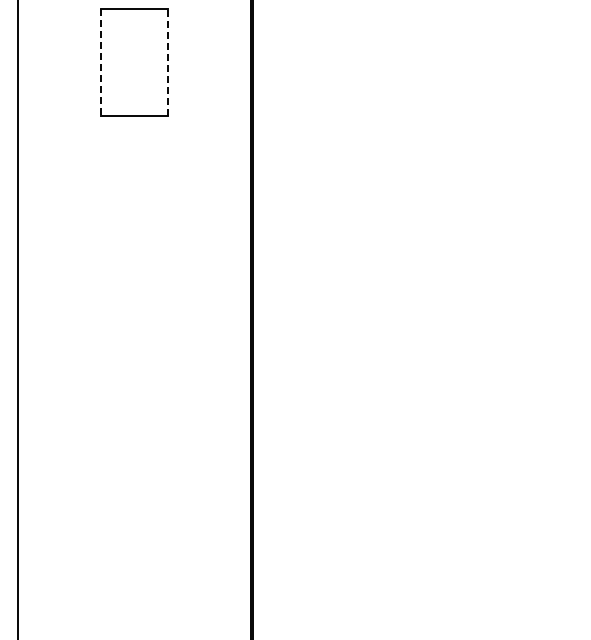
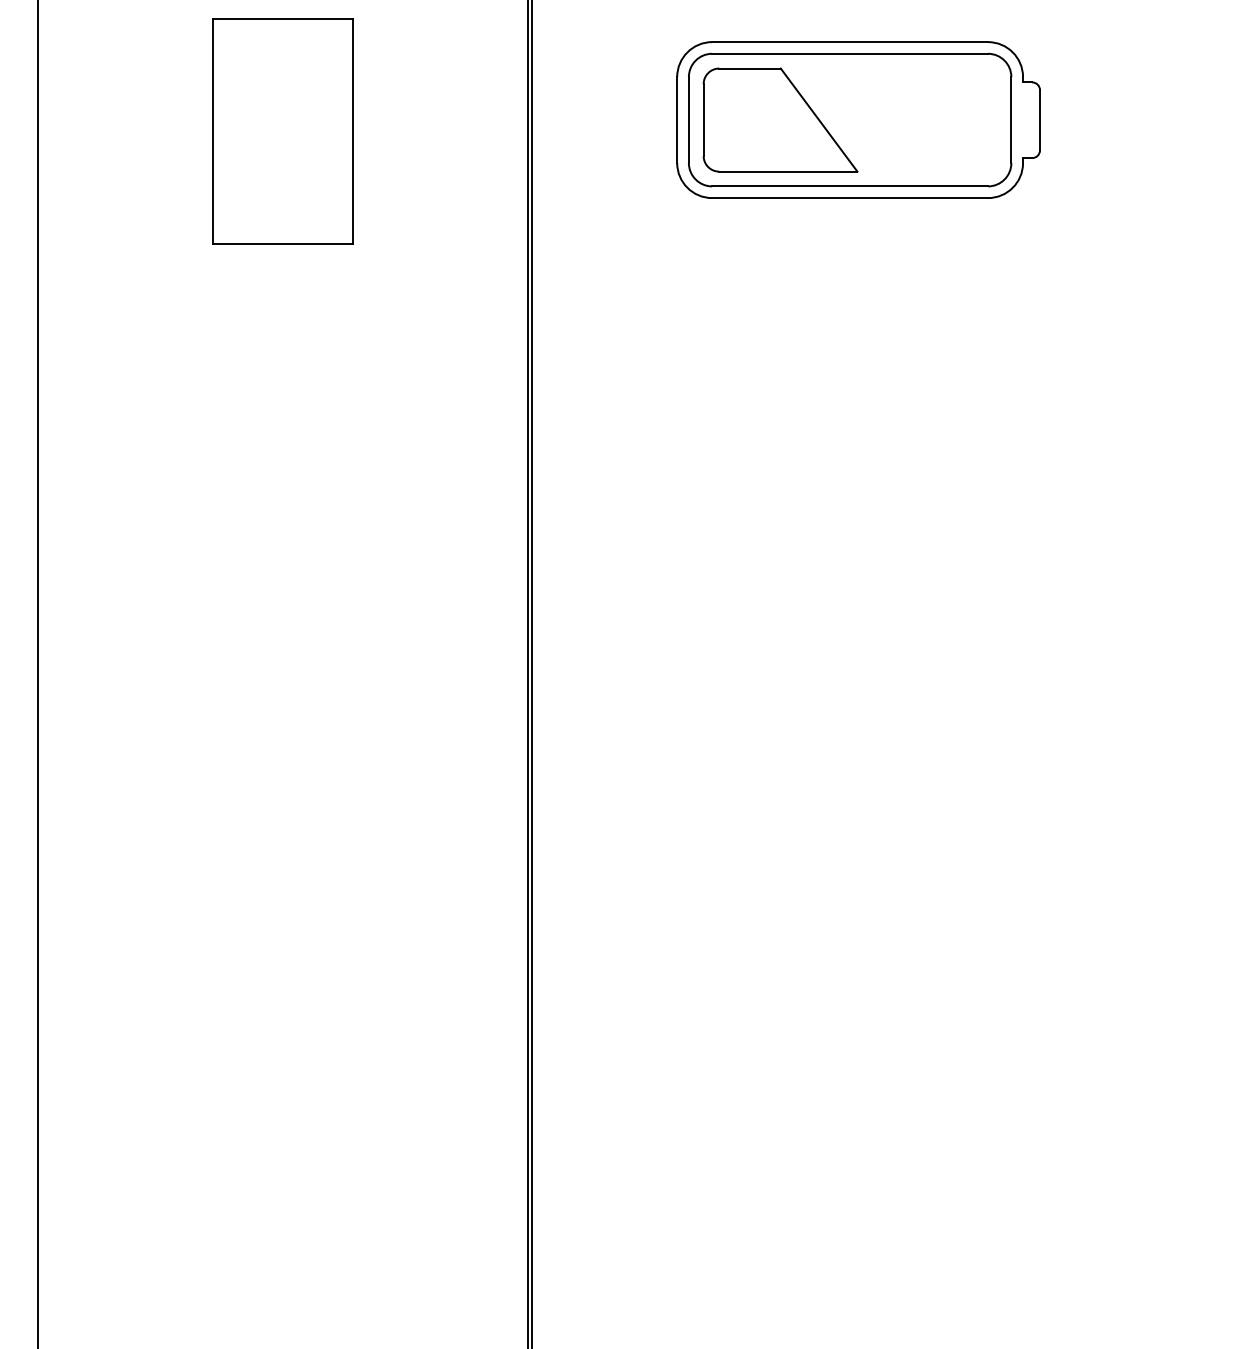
part: (407, 56) -> (858, 119), added
line: (101, 62) -> (213, 131), dashed -> solid
line: (167, 62) -> (352, 131), dashed -> solid

